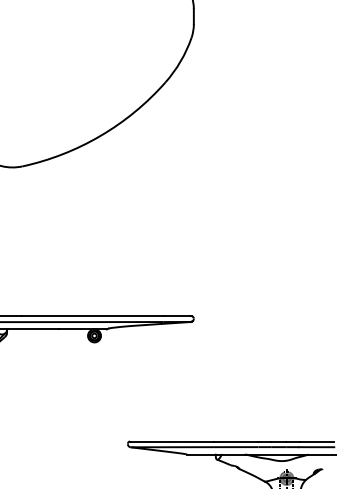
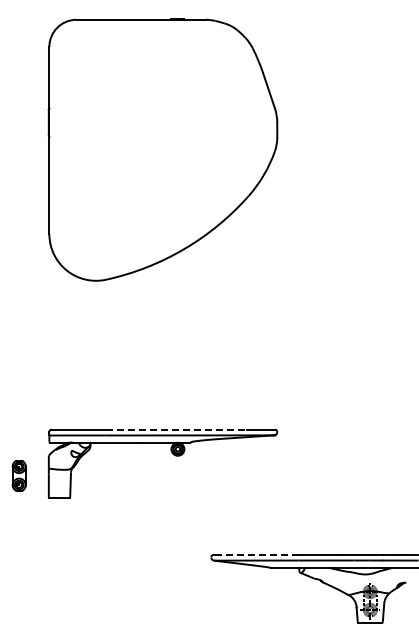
line: (93, 316) -> (176, 429), solid -> dashed
line: (173, 441) -> (256, 554), solid -> dashed

